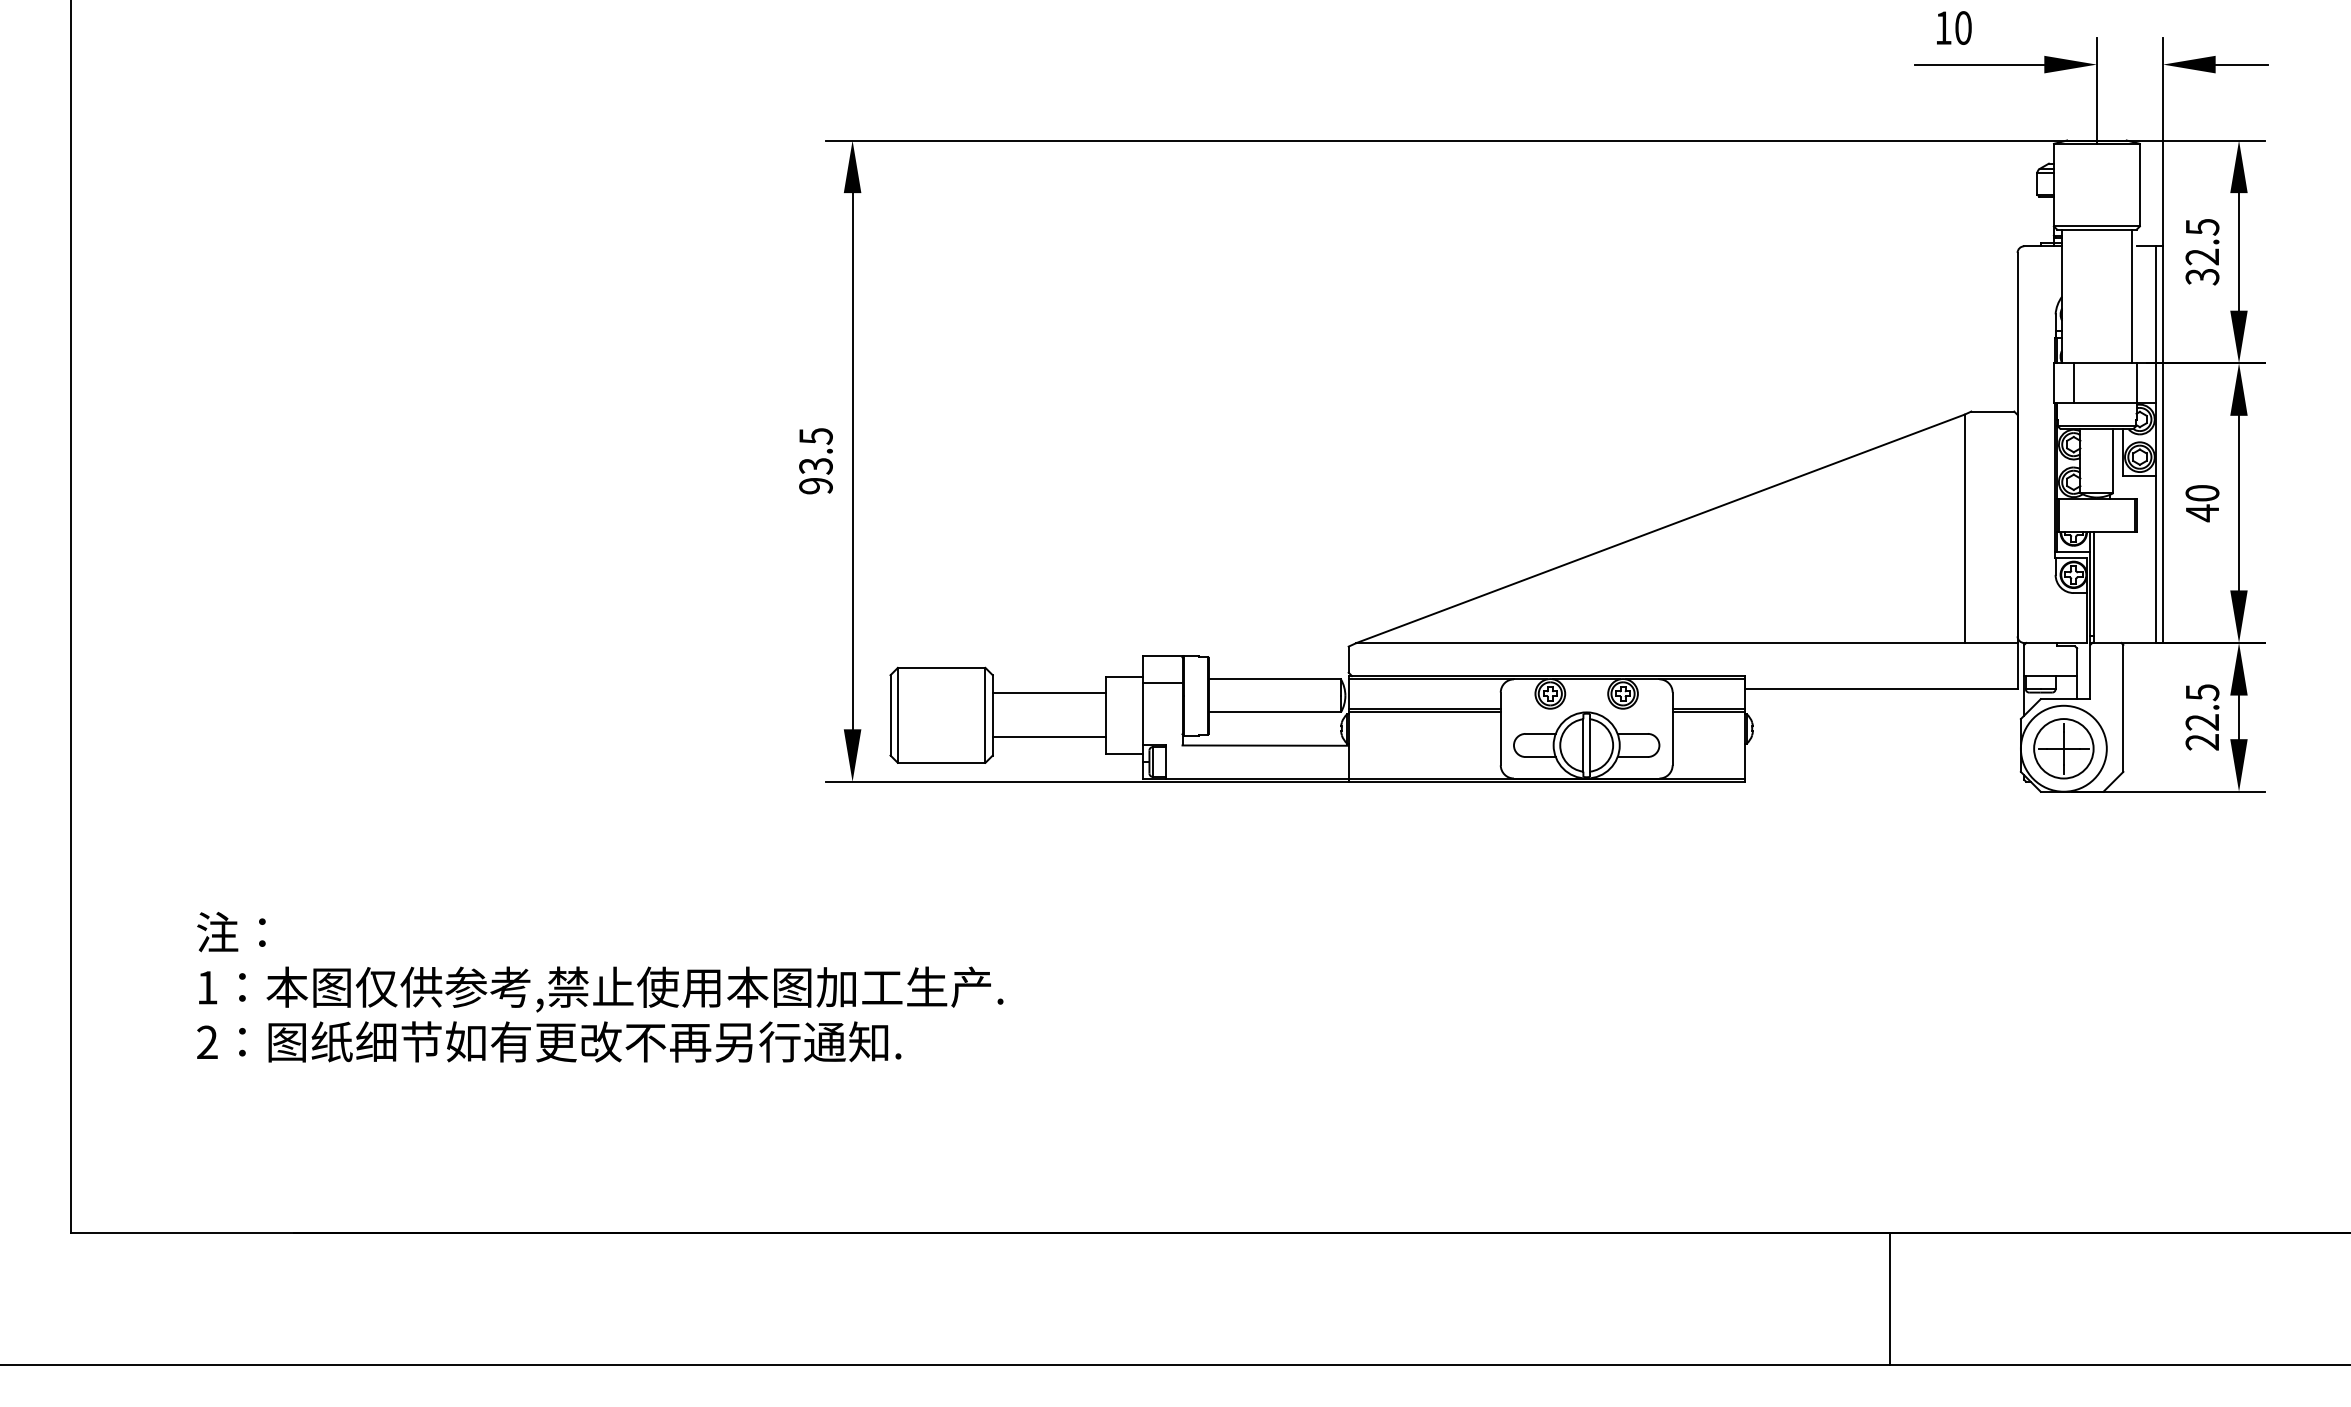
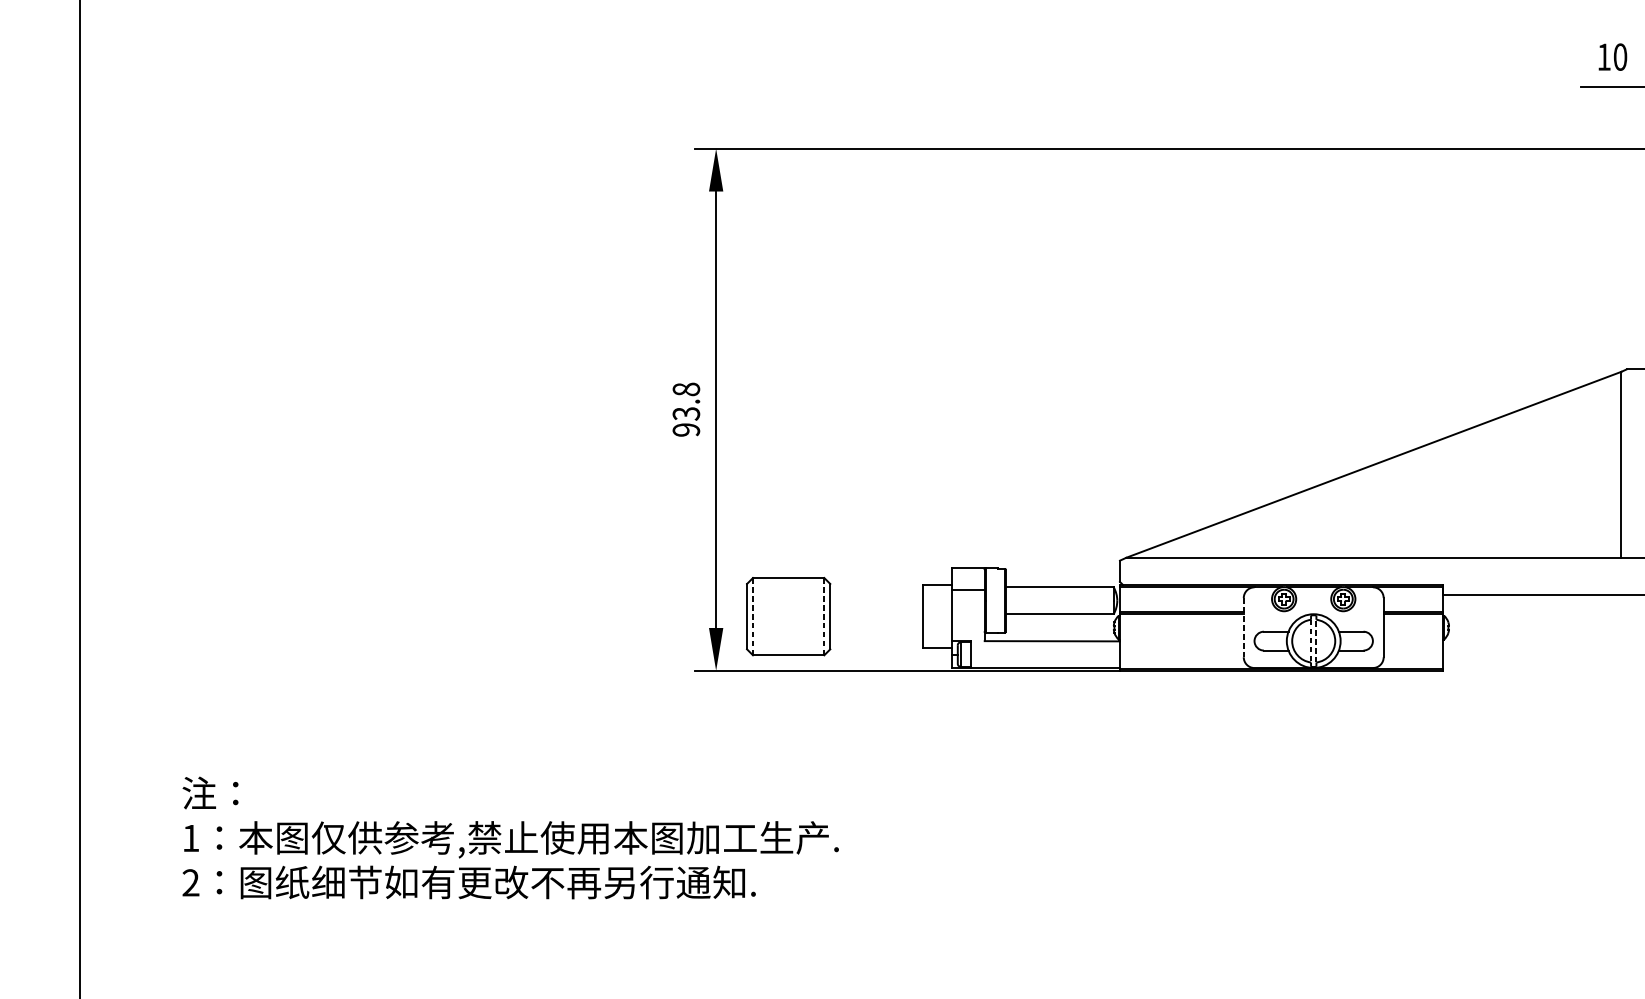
text: (815, 436) -> (685, 389), 93.5 -> 93.8
line: (1049, 693) -> (876, 598), removed
line: (897, 715) -> (752, 616), solid -> dashed
line: (985, 715) -> (824, 616), solid -> dashed
line: (1500, 729) -> (1243, 628), solid -> dashed
line: (1049, 737) -> (876, 634), removed
line: (1590, 744) -> (1316, 640), solid -> dashed
line: (1583, 745) -> (1311, 641), solid -> dashed

